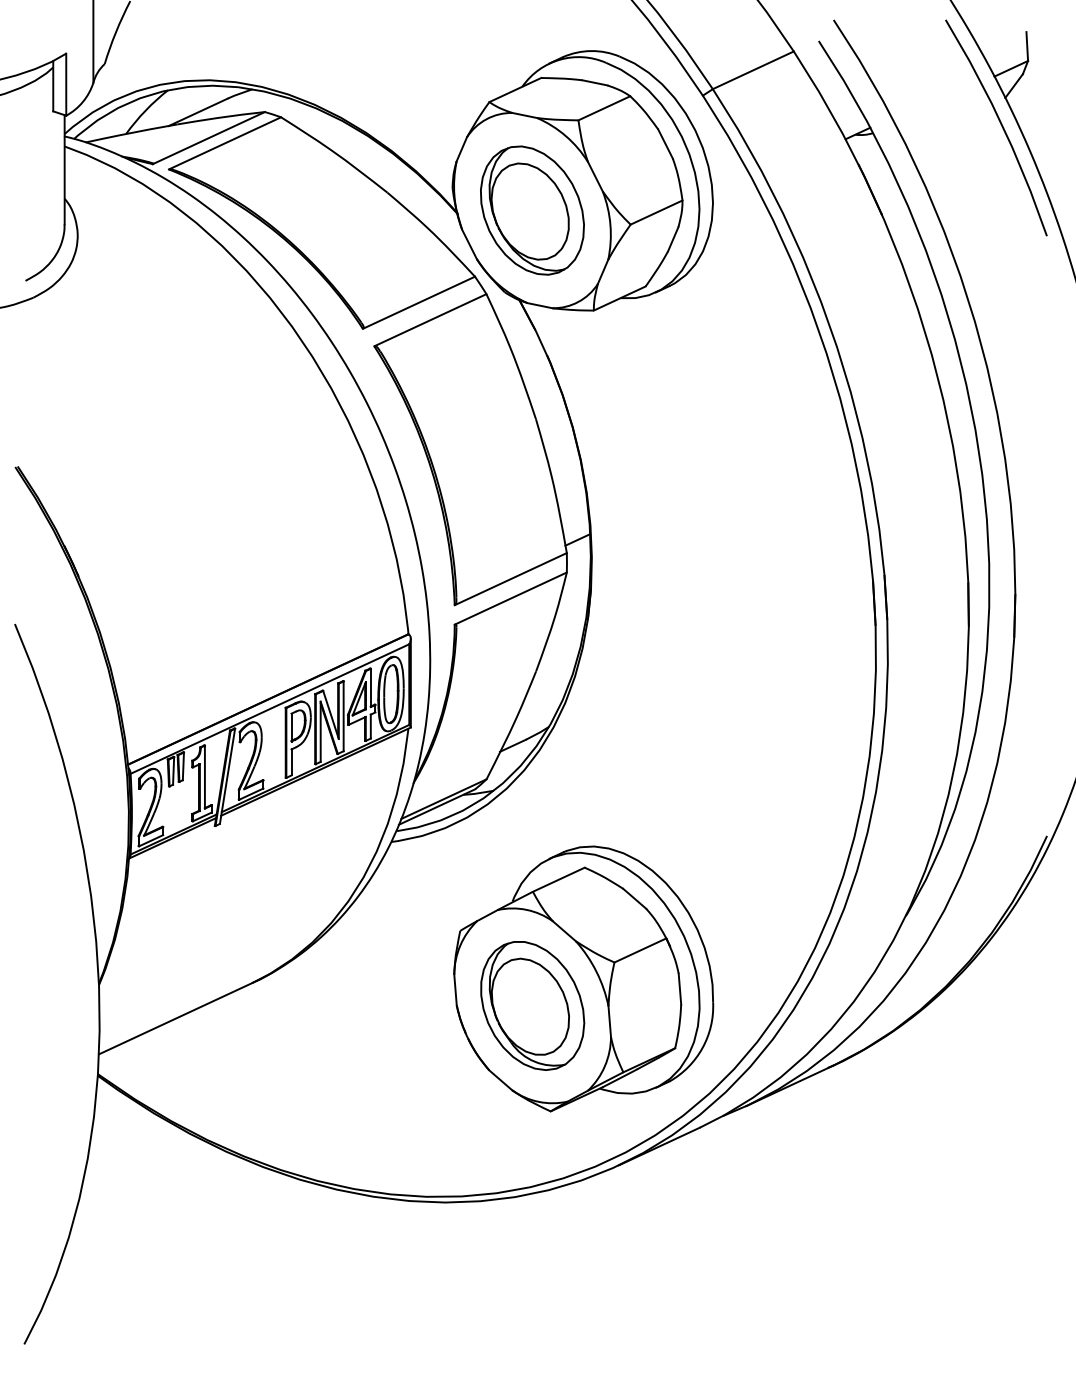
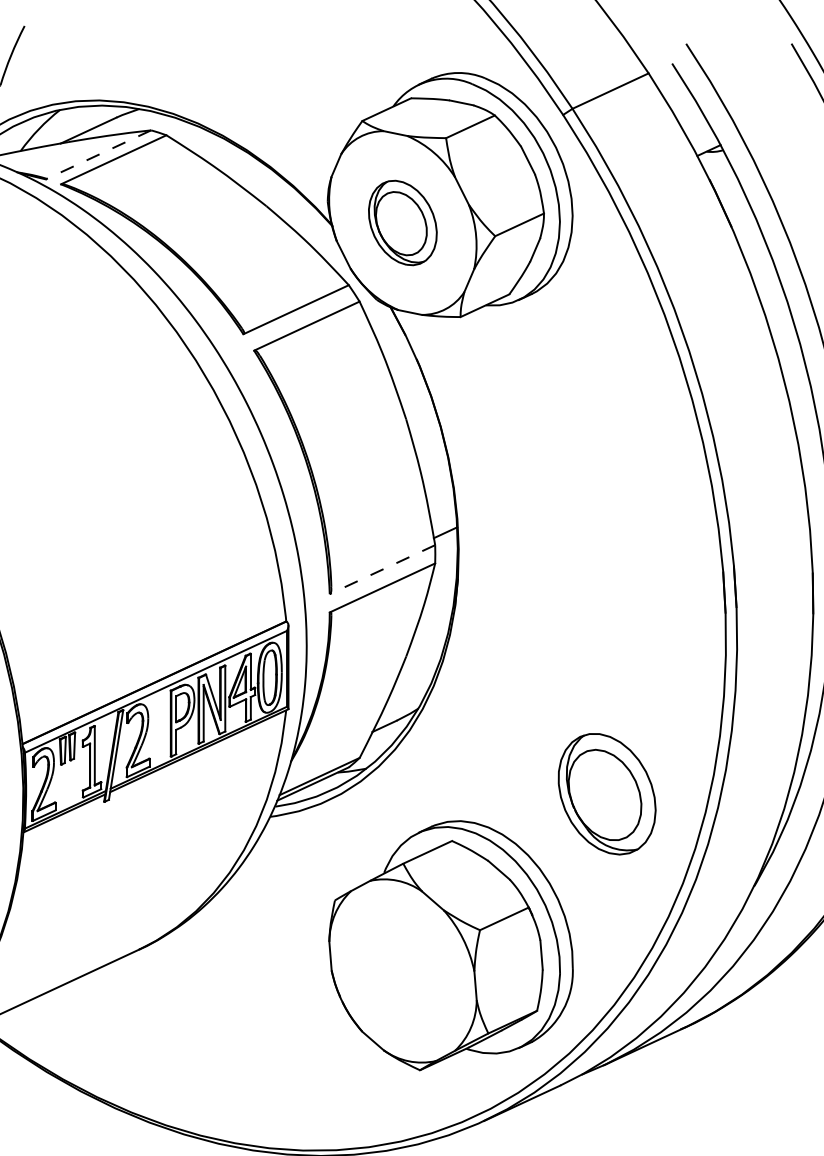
line: (208, 138) -> (98, 155), solid -> dashed
part: (532, 210) -> (402, 222), size x0.7
line: (510, 579) -> (382, 569), solid -> dashed
part: (532, 1005) -> (606, 793), moved

